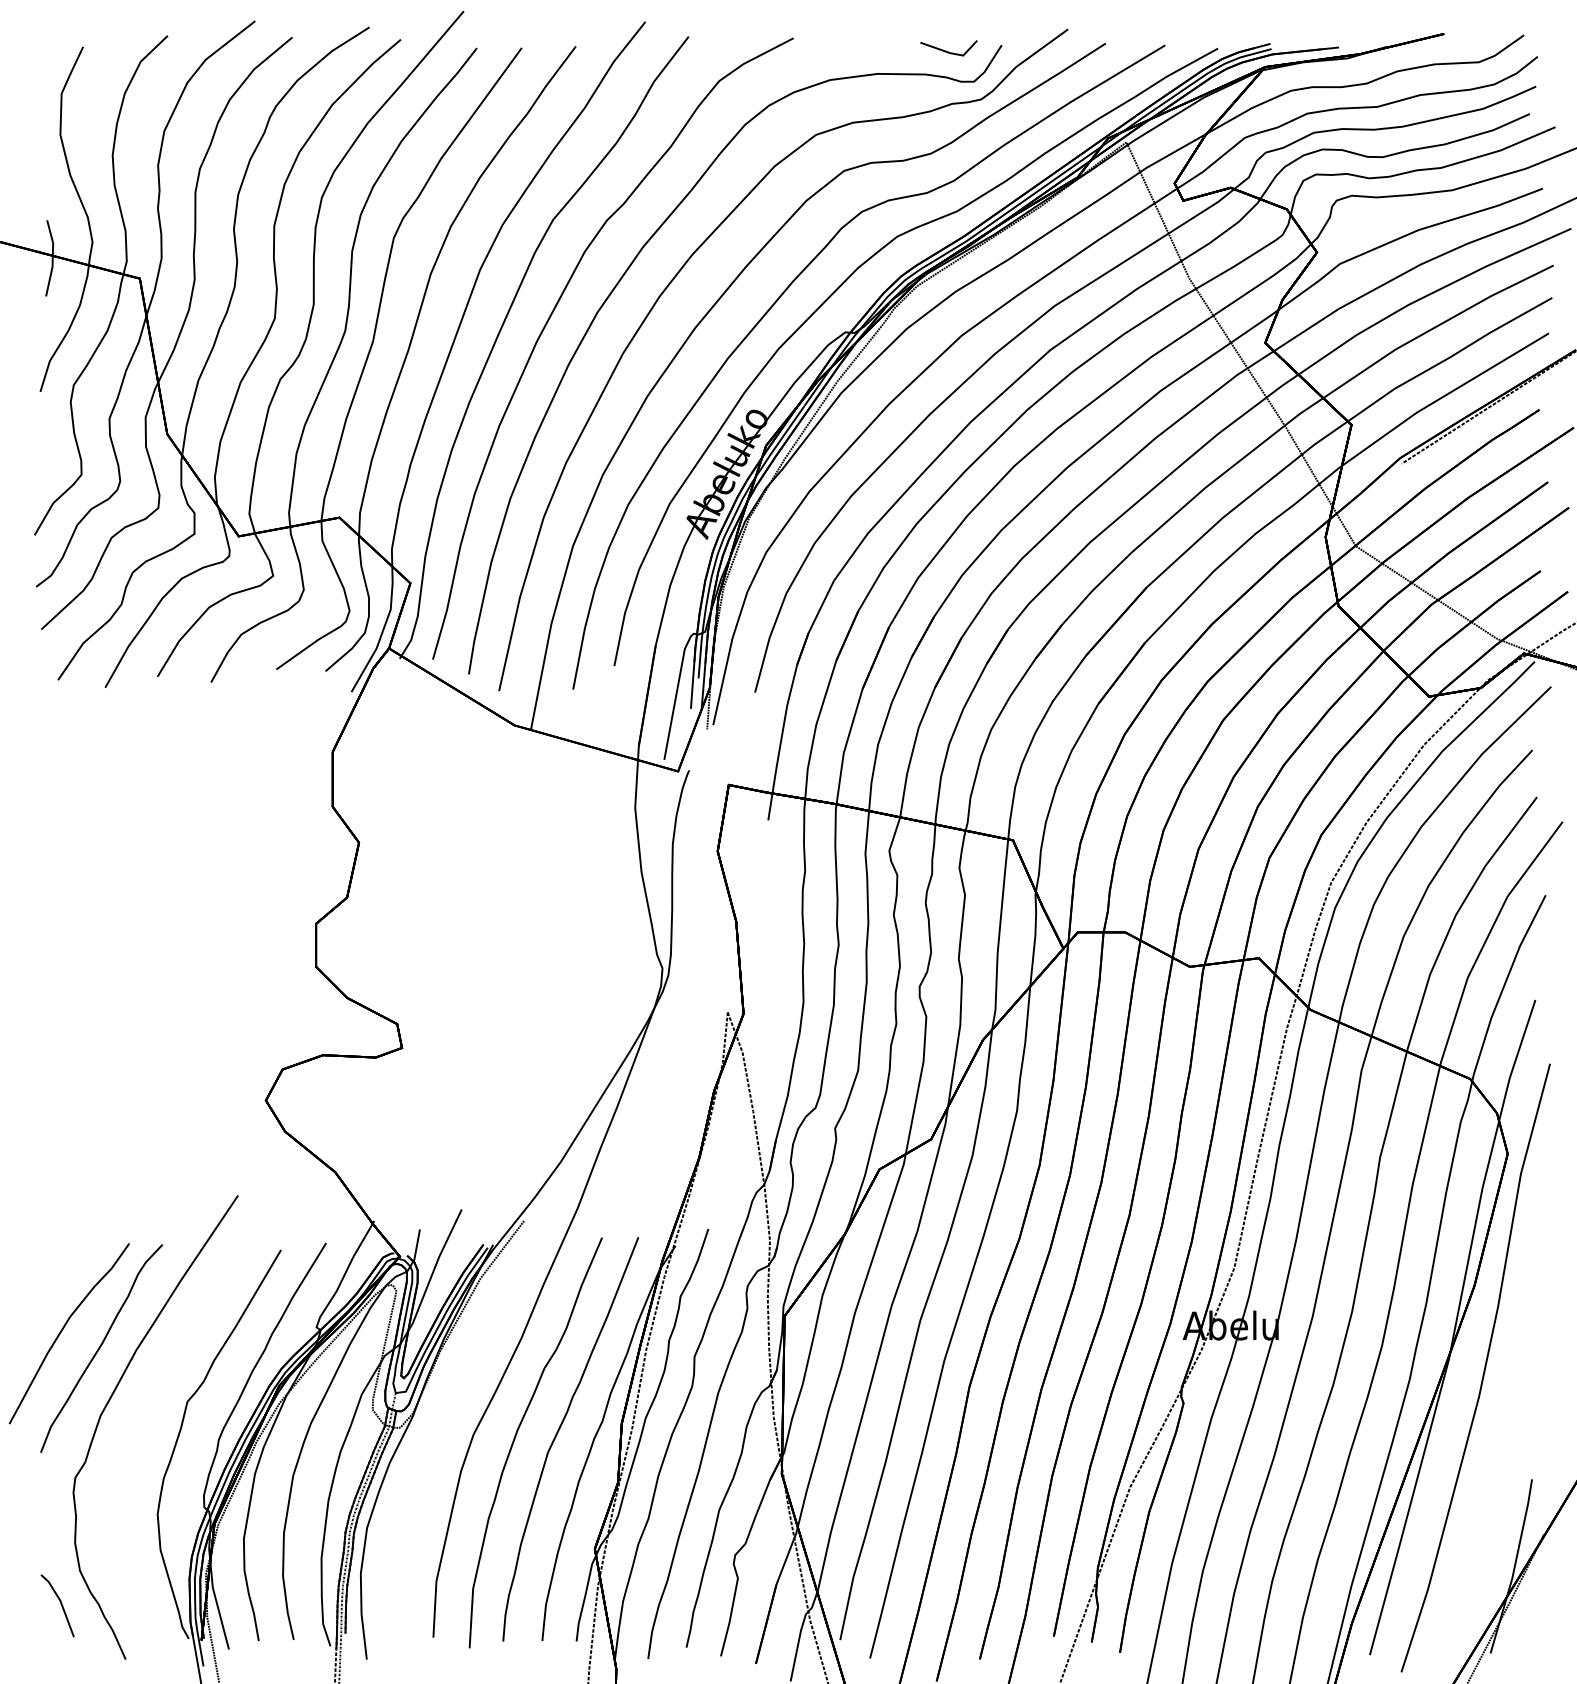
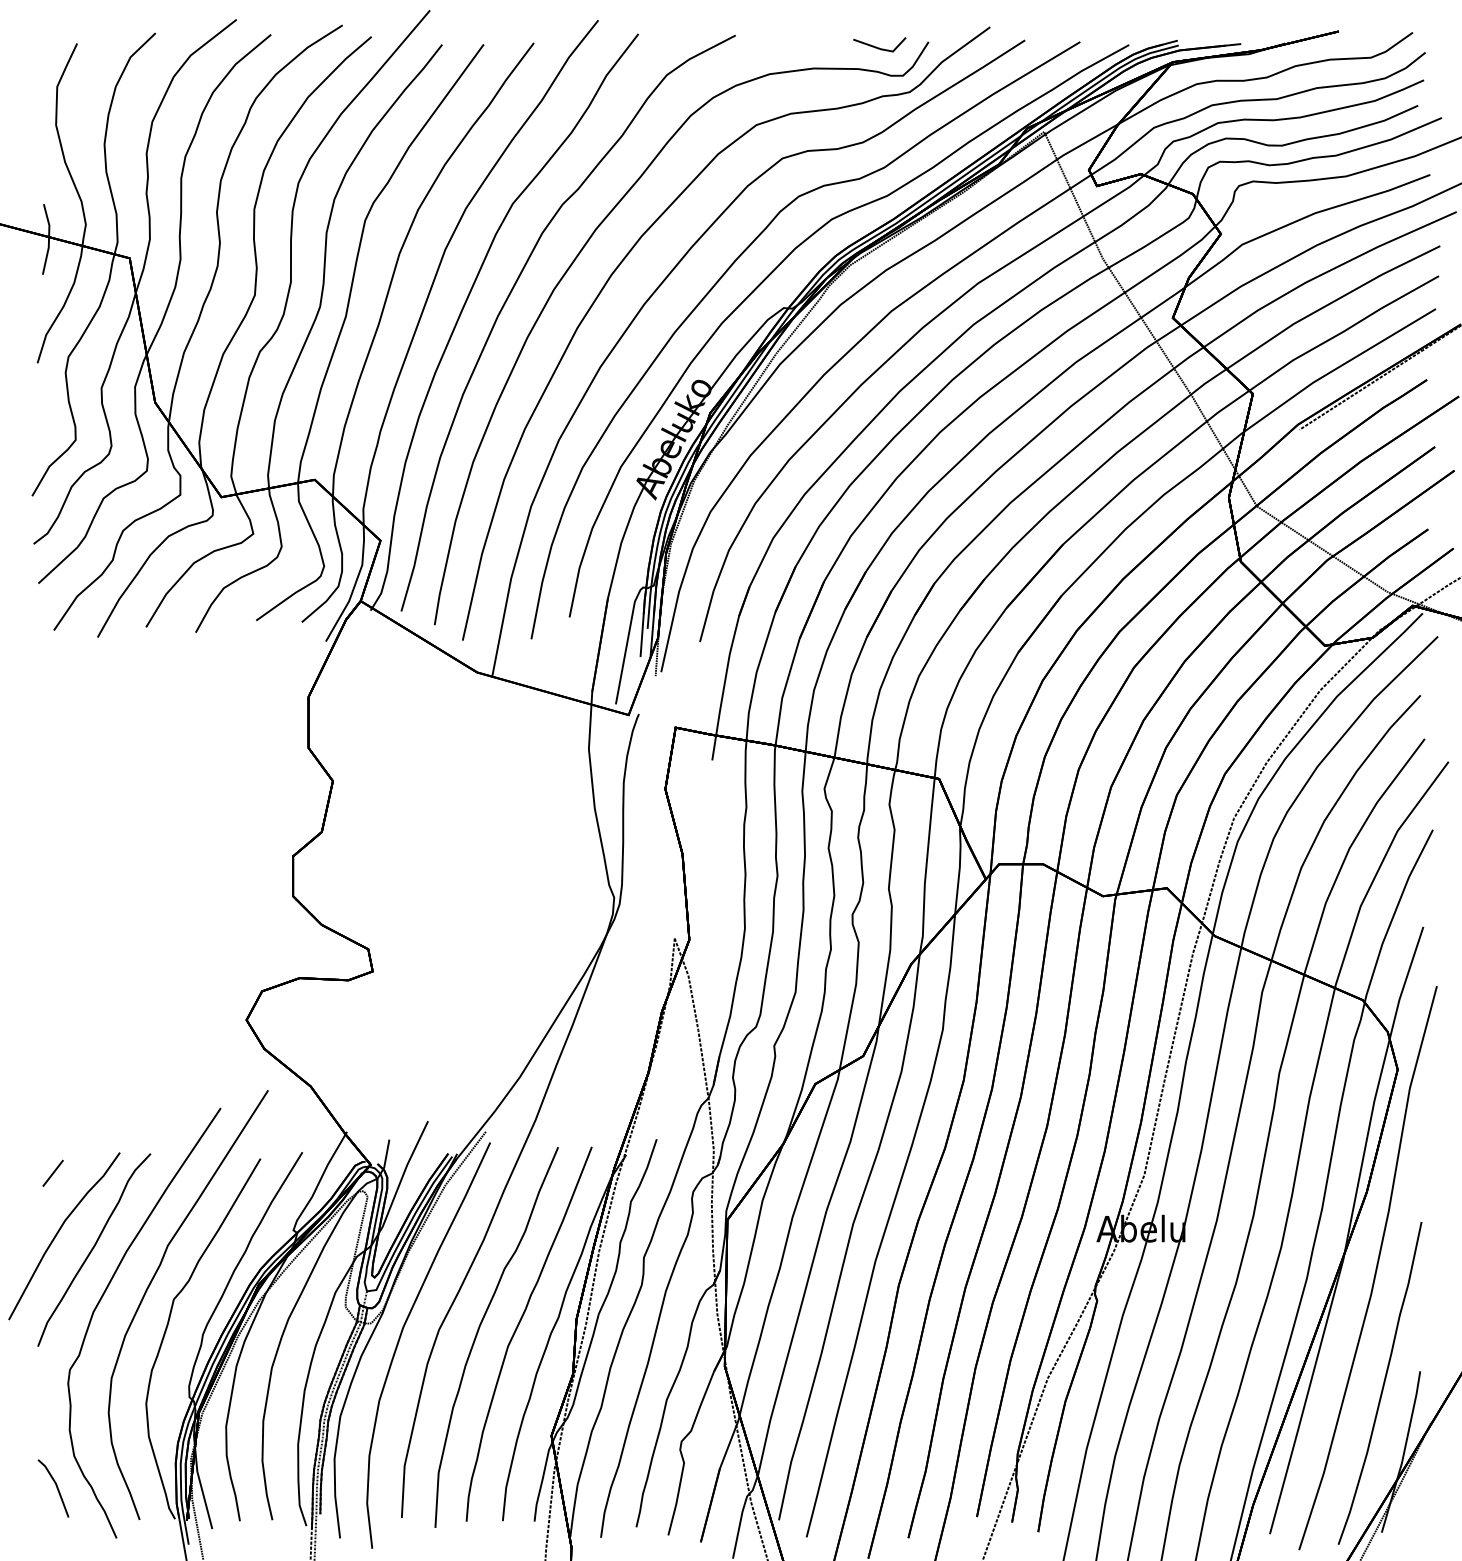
line: (56, 1264) -> (52, 1172), added
part: (161, 1388) -> (149, 1287), added
part: (433, 1441) -> (401, 1336), added
curve: (1491, 1494) -> (1382, 1385), added

